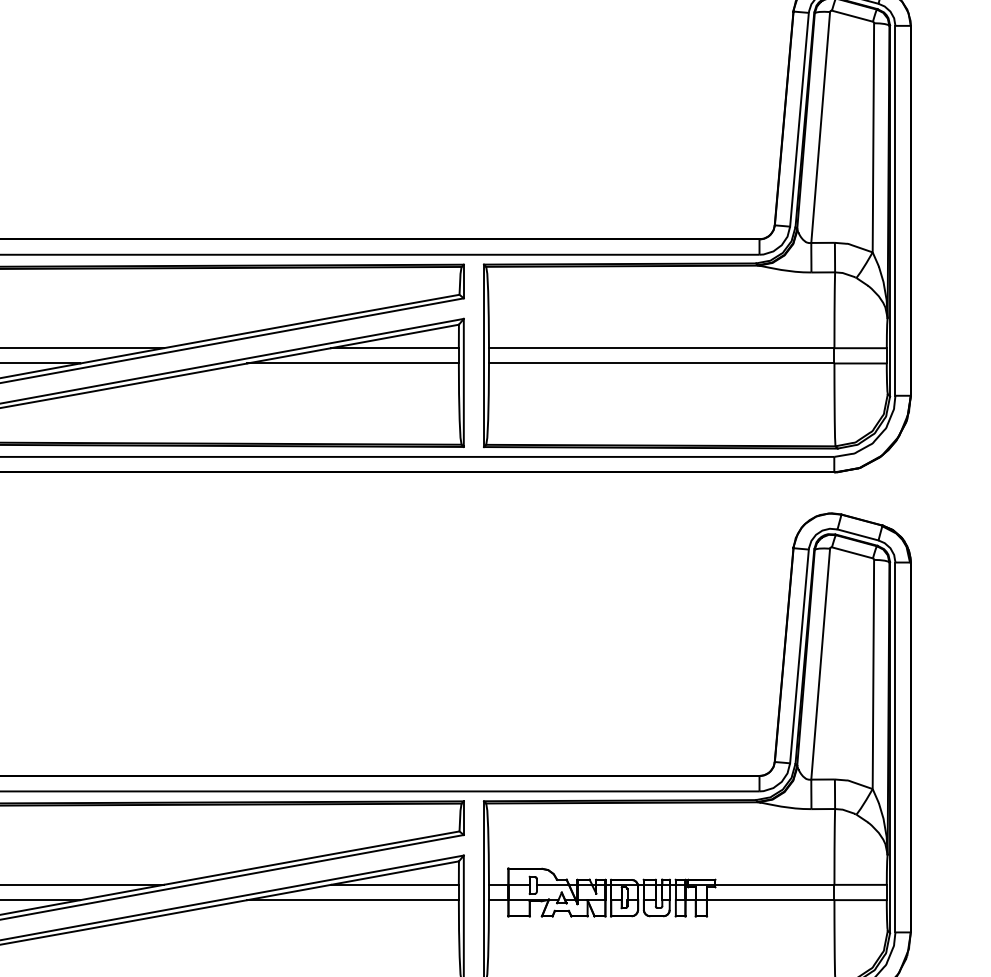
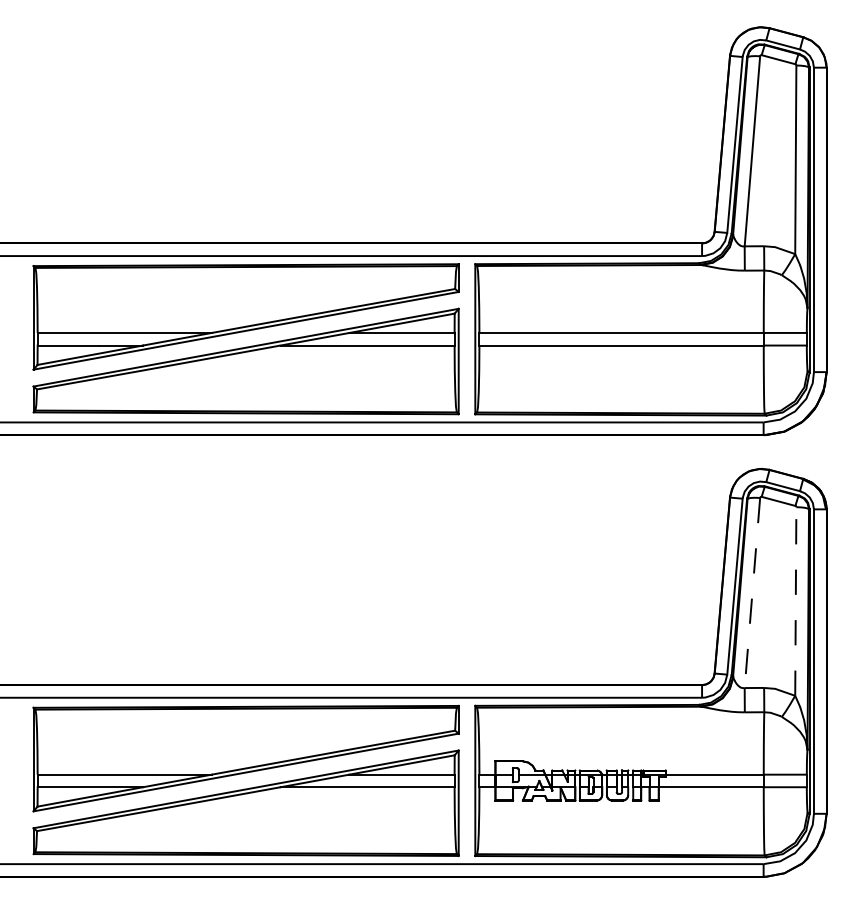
line: (820, 664) -> (752, 593), solid -> dashed
line: (873, 674) -> (795, 601), solid -> dashed

